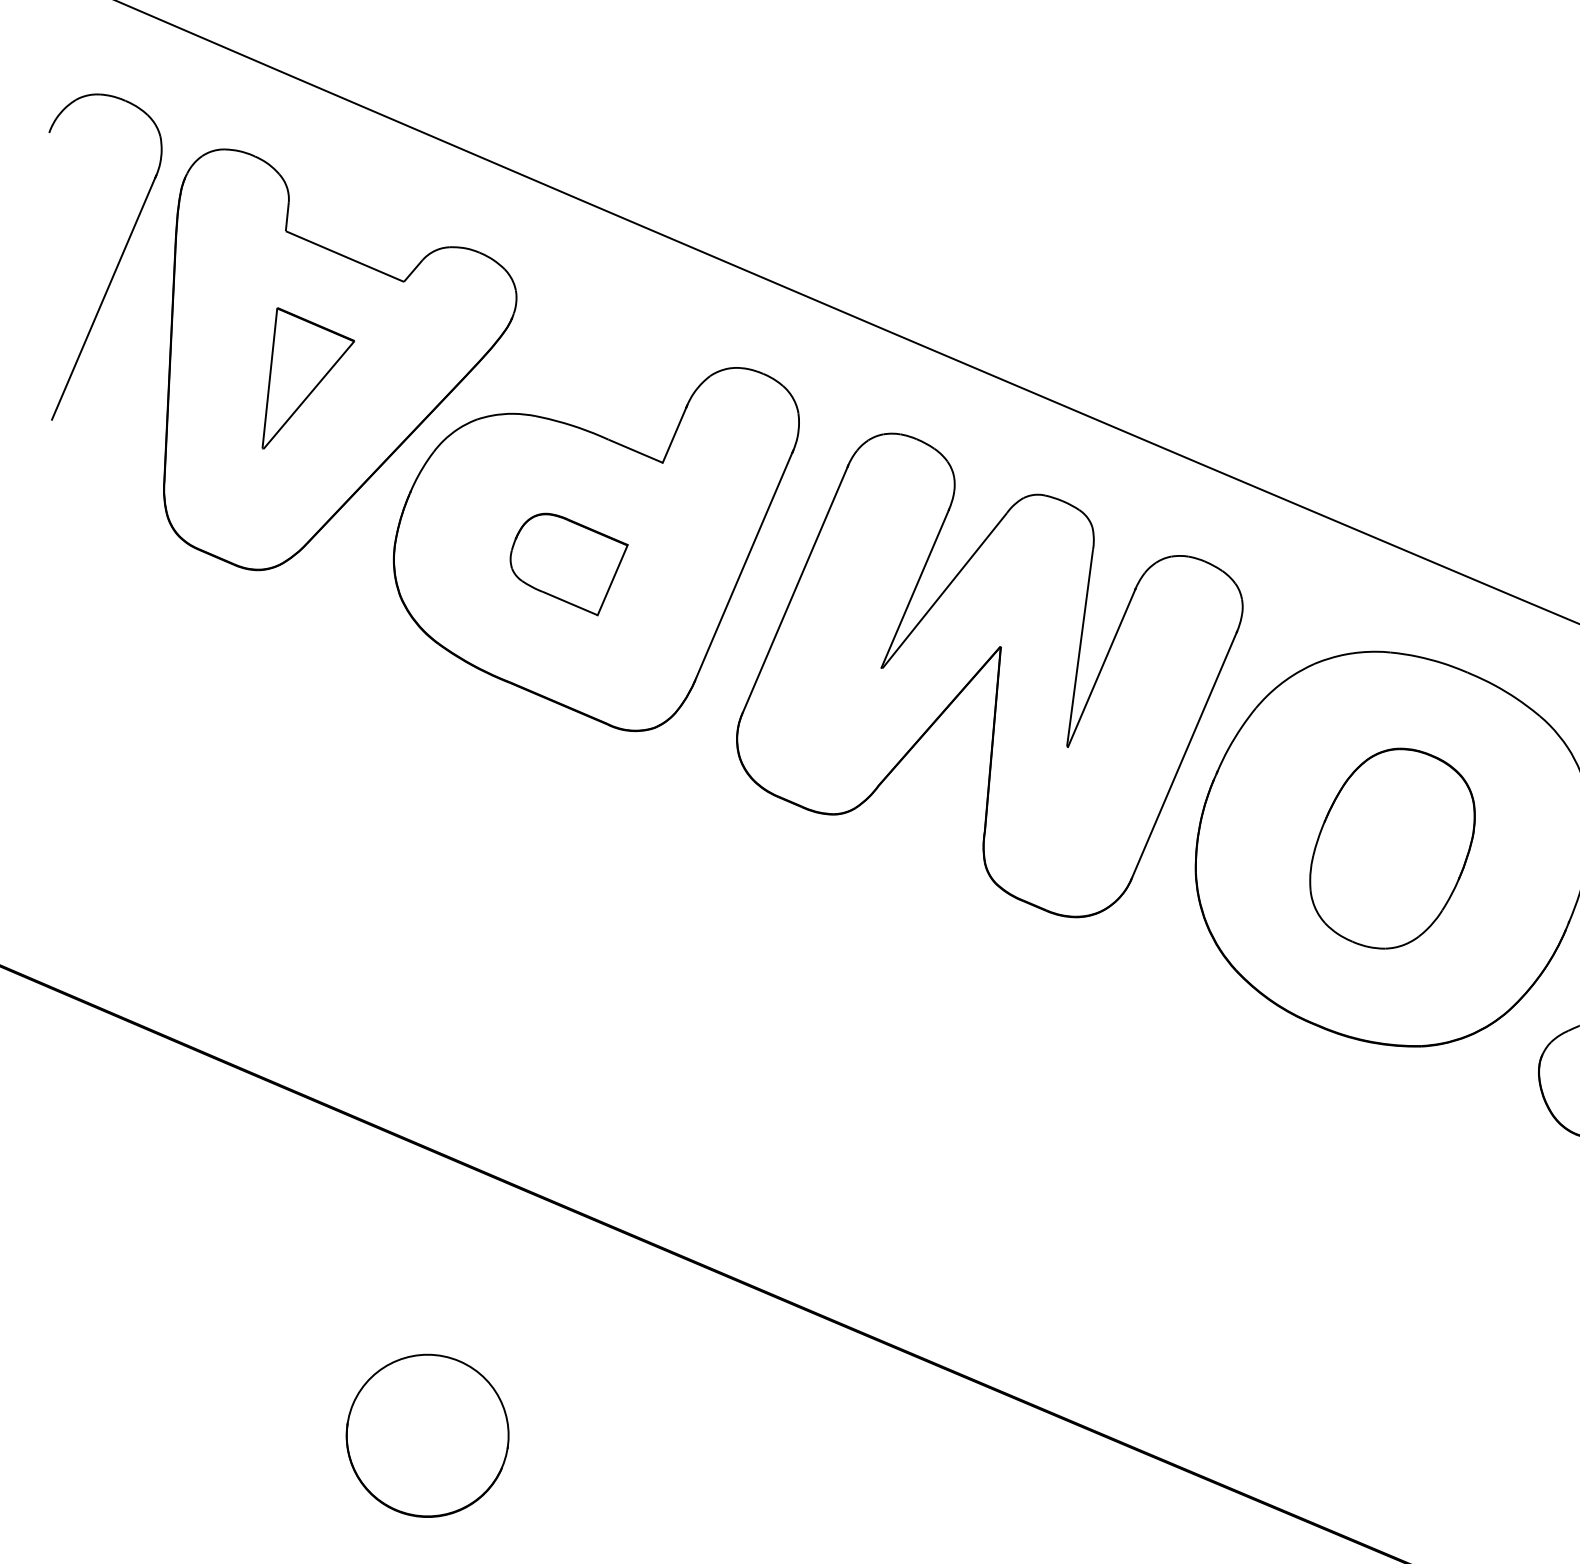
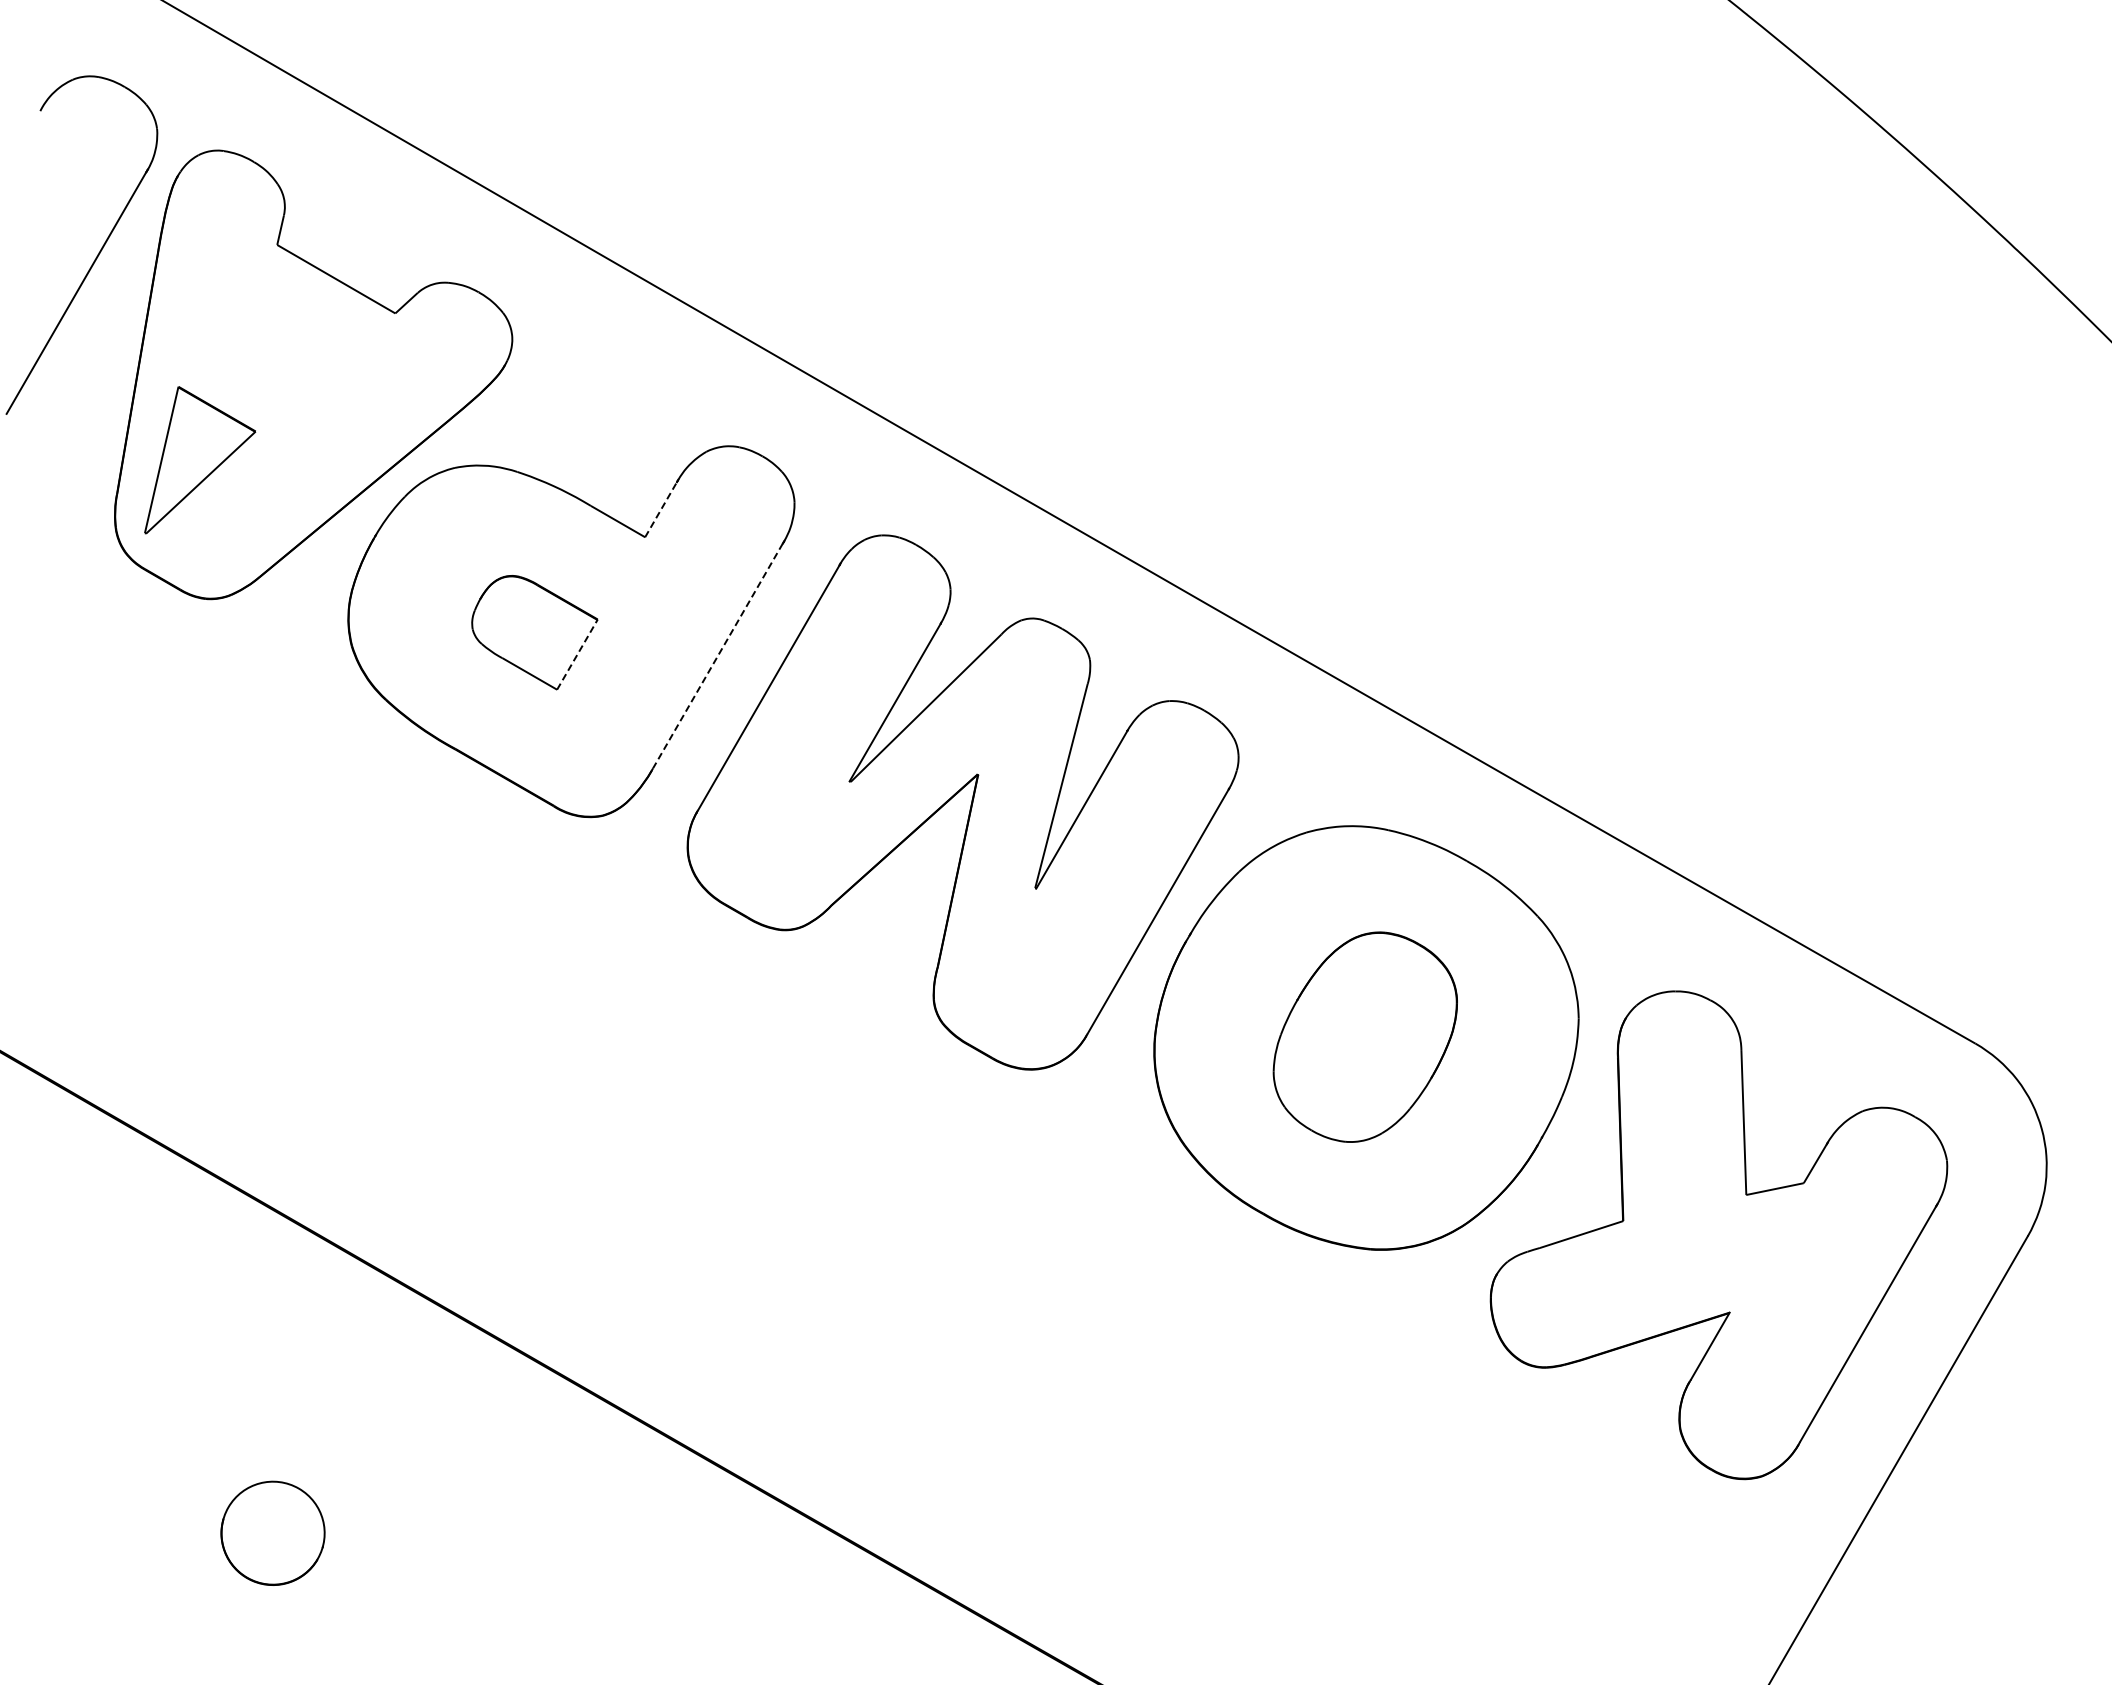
part: (306, 374) -> (200, 460), moved
line: (673, 435) -> (660, 509), solid -> dashed
line: (743, 565) -> (717, 655), solid -> dashed
line: (612, 580) -> (577, 654), solid -> dashed
part: (427, 1436) -> (272, 1533), size x0.6

